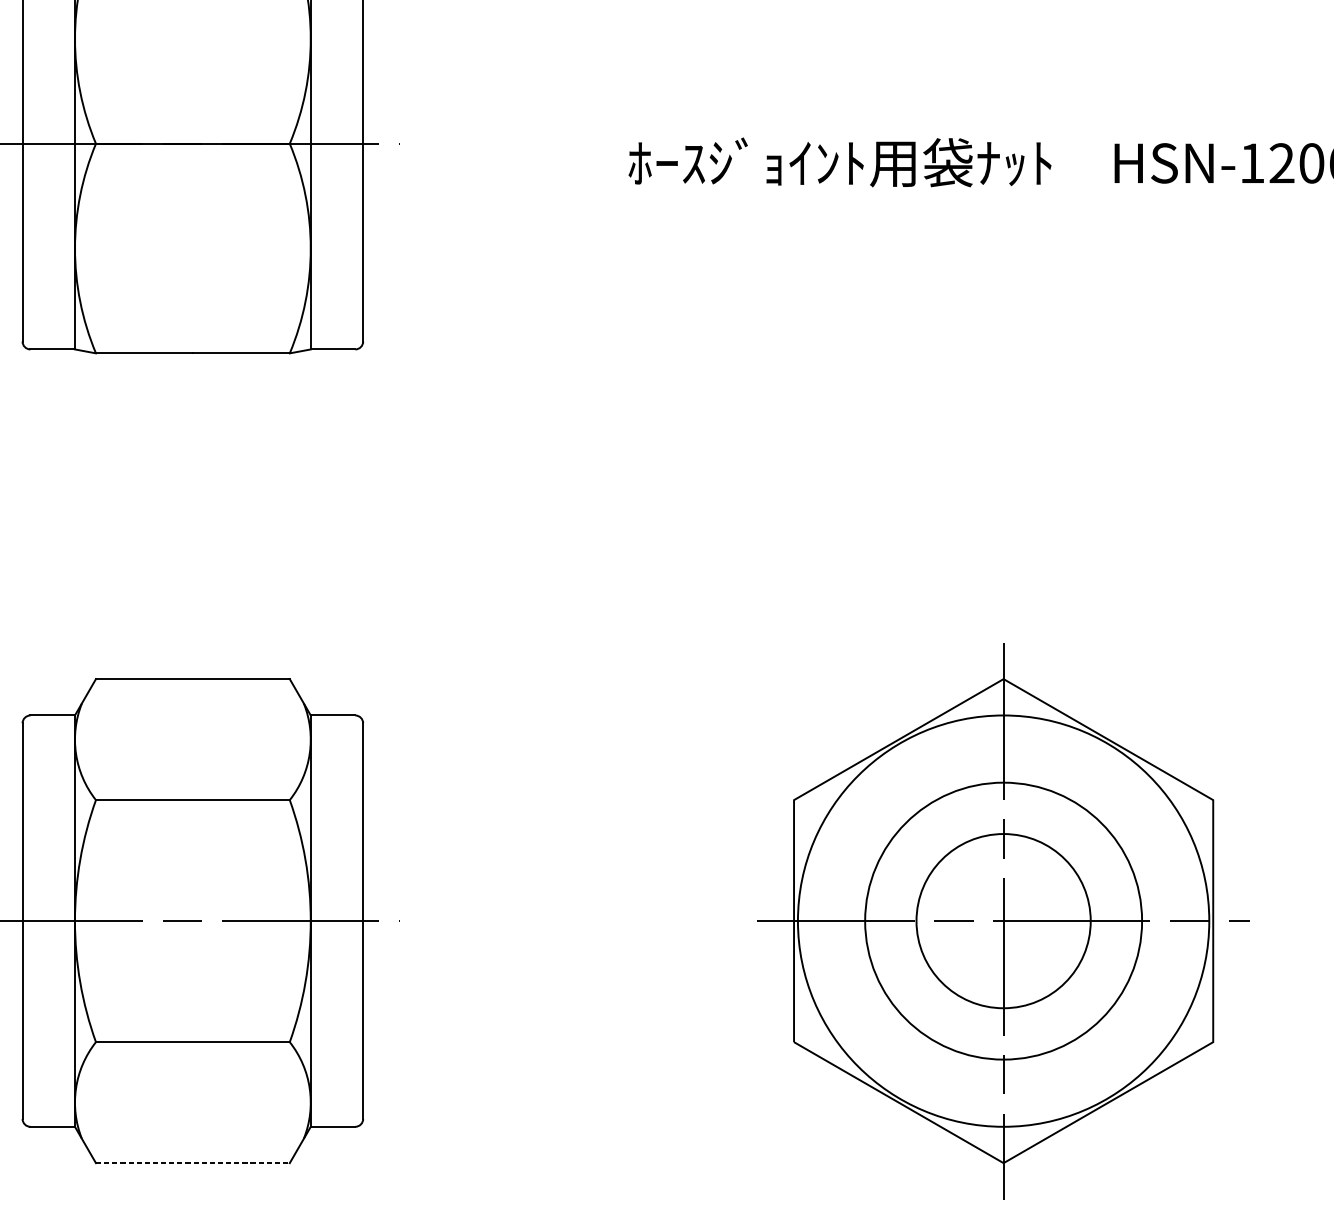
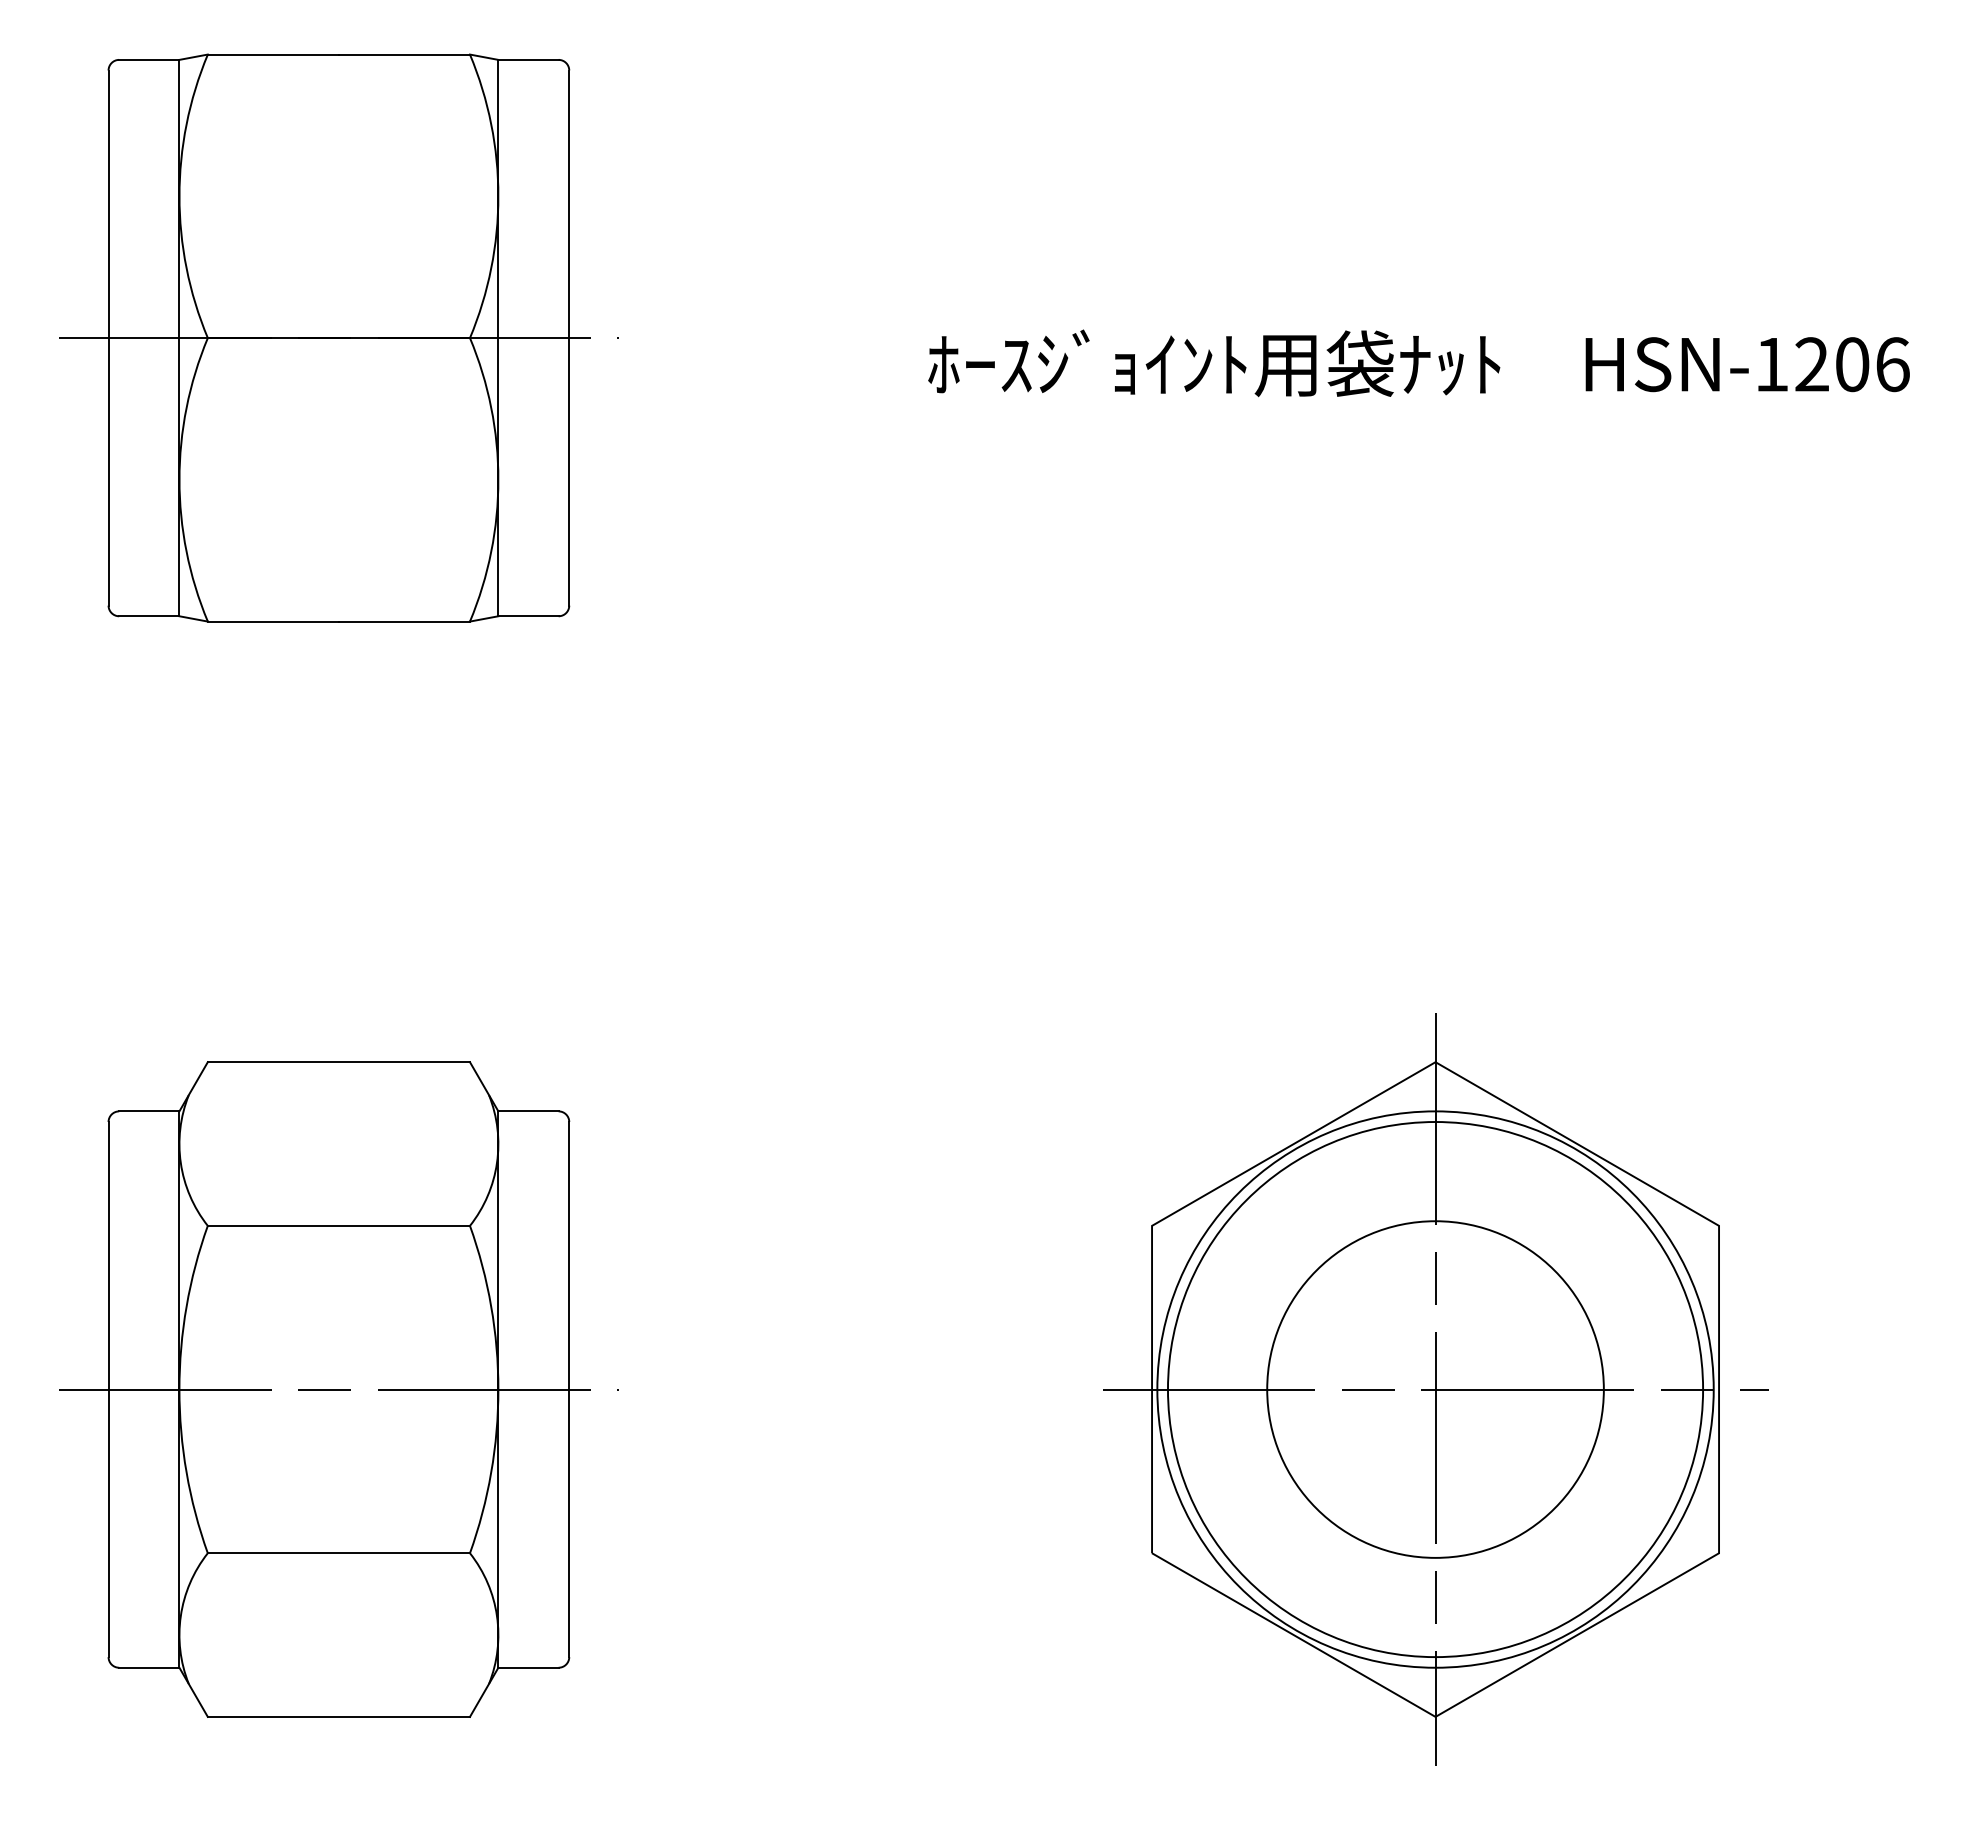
circle: (1003, 921) -> (1435, 1389), size x1.43
circle: (1003, 921) -> (1435, 1389), size x1.43
line: (193, 1162) -> (339, 1716), dashed -> solid

